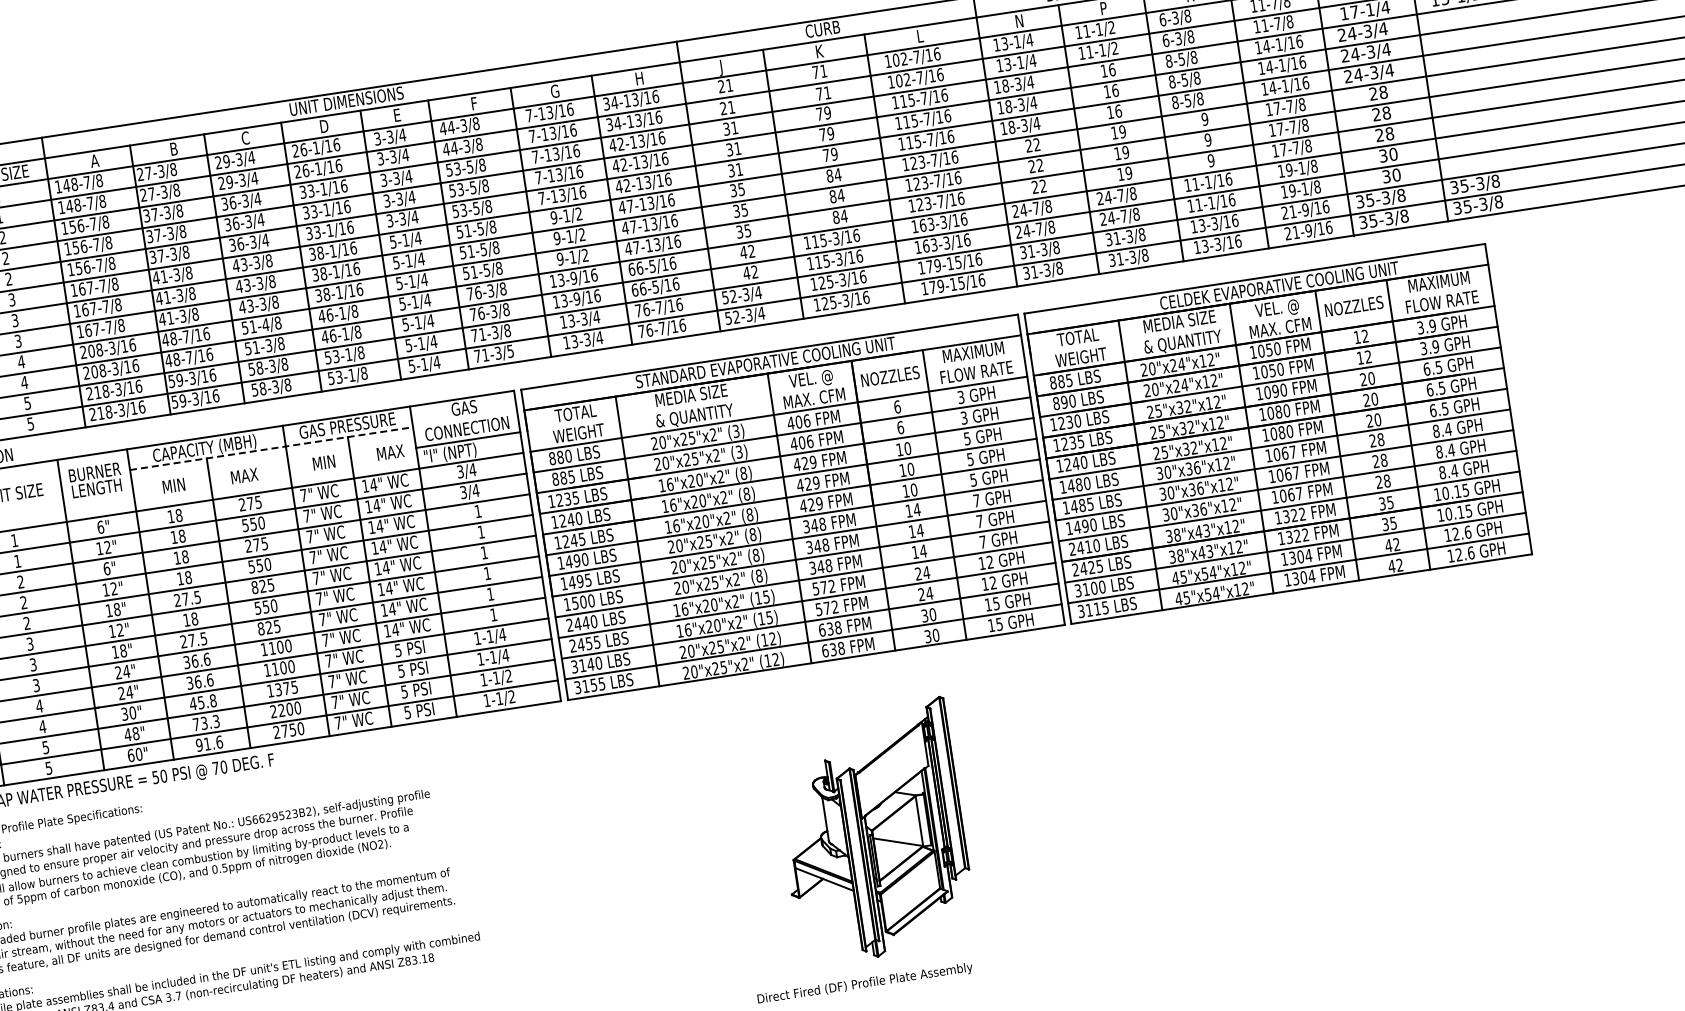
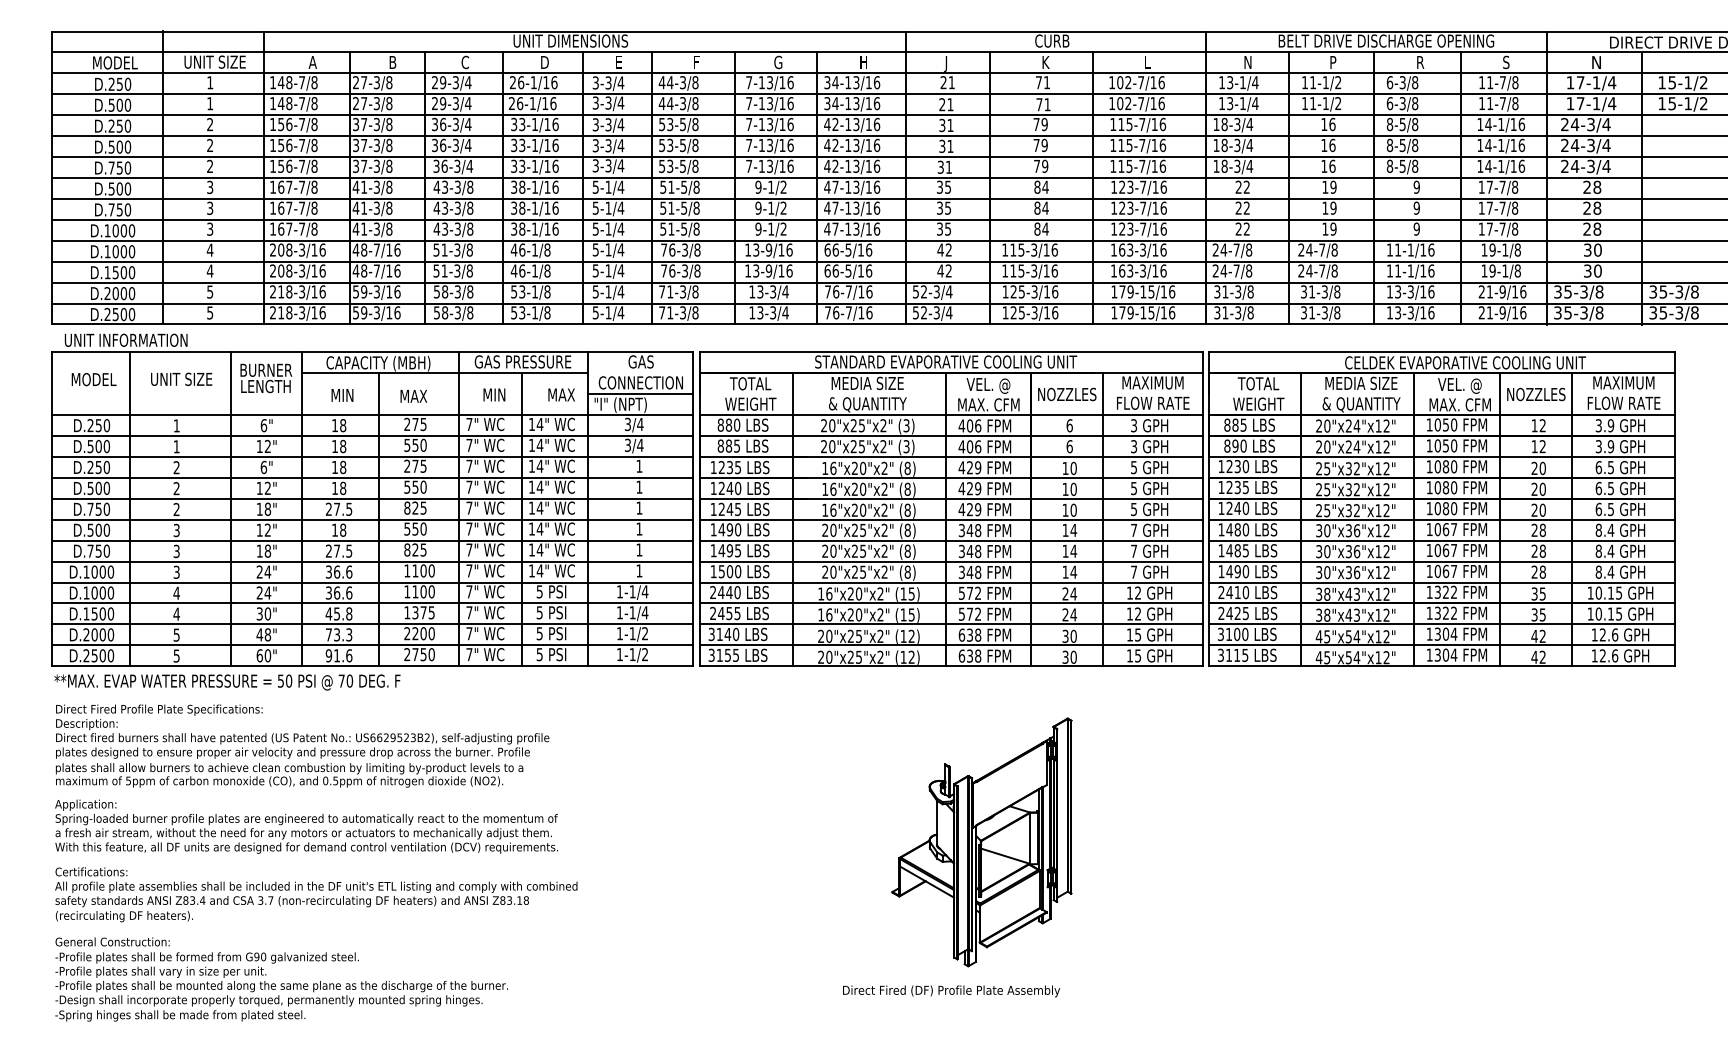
text: (265, 324) -> (457, 249), 51-4/8 -> 51-3/8
text: (510, 350) -> (695, 312), 71-3/5 -> 71-3/8
text: (1275, 391) -> (1445, 466), 1090 -> 1080
line: (272, 448) -> (445, 373), dashed -> solid

